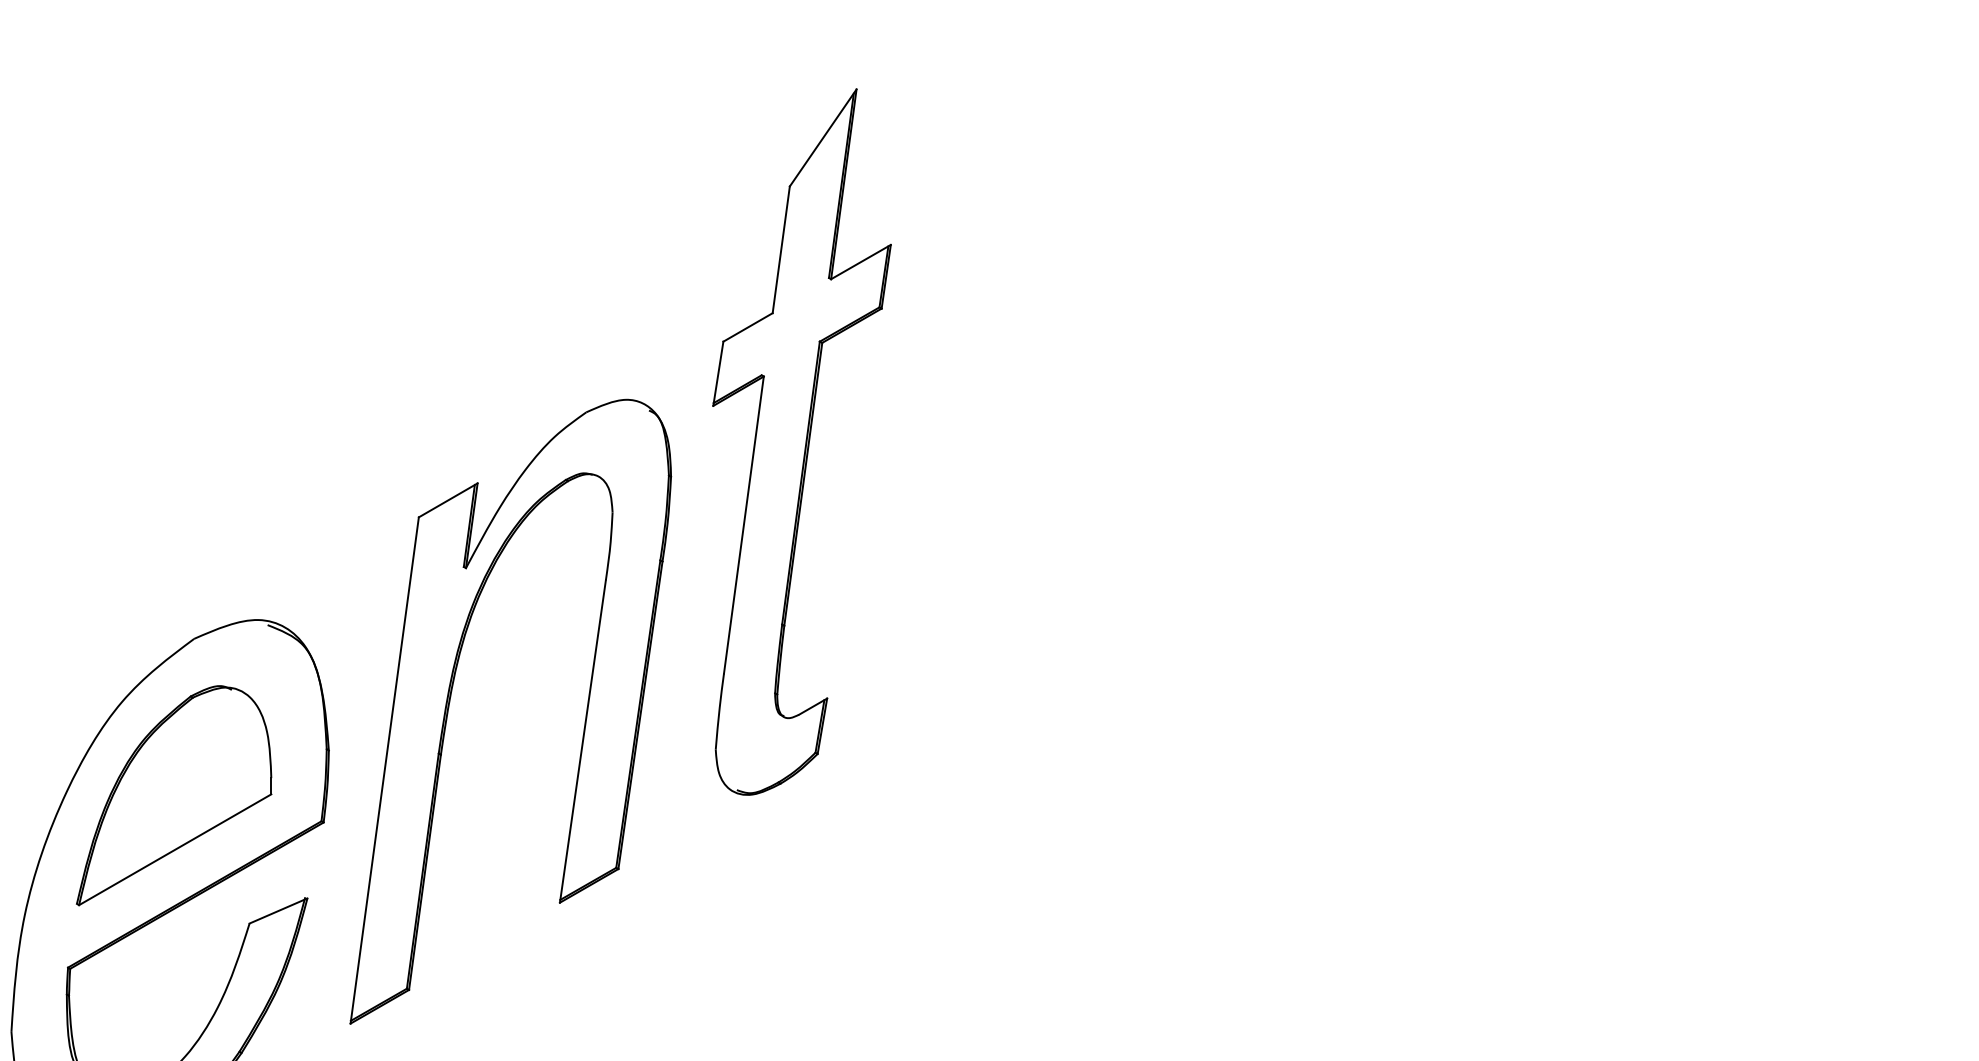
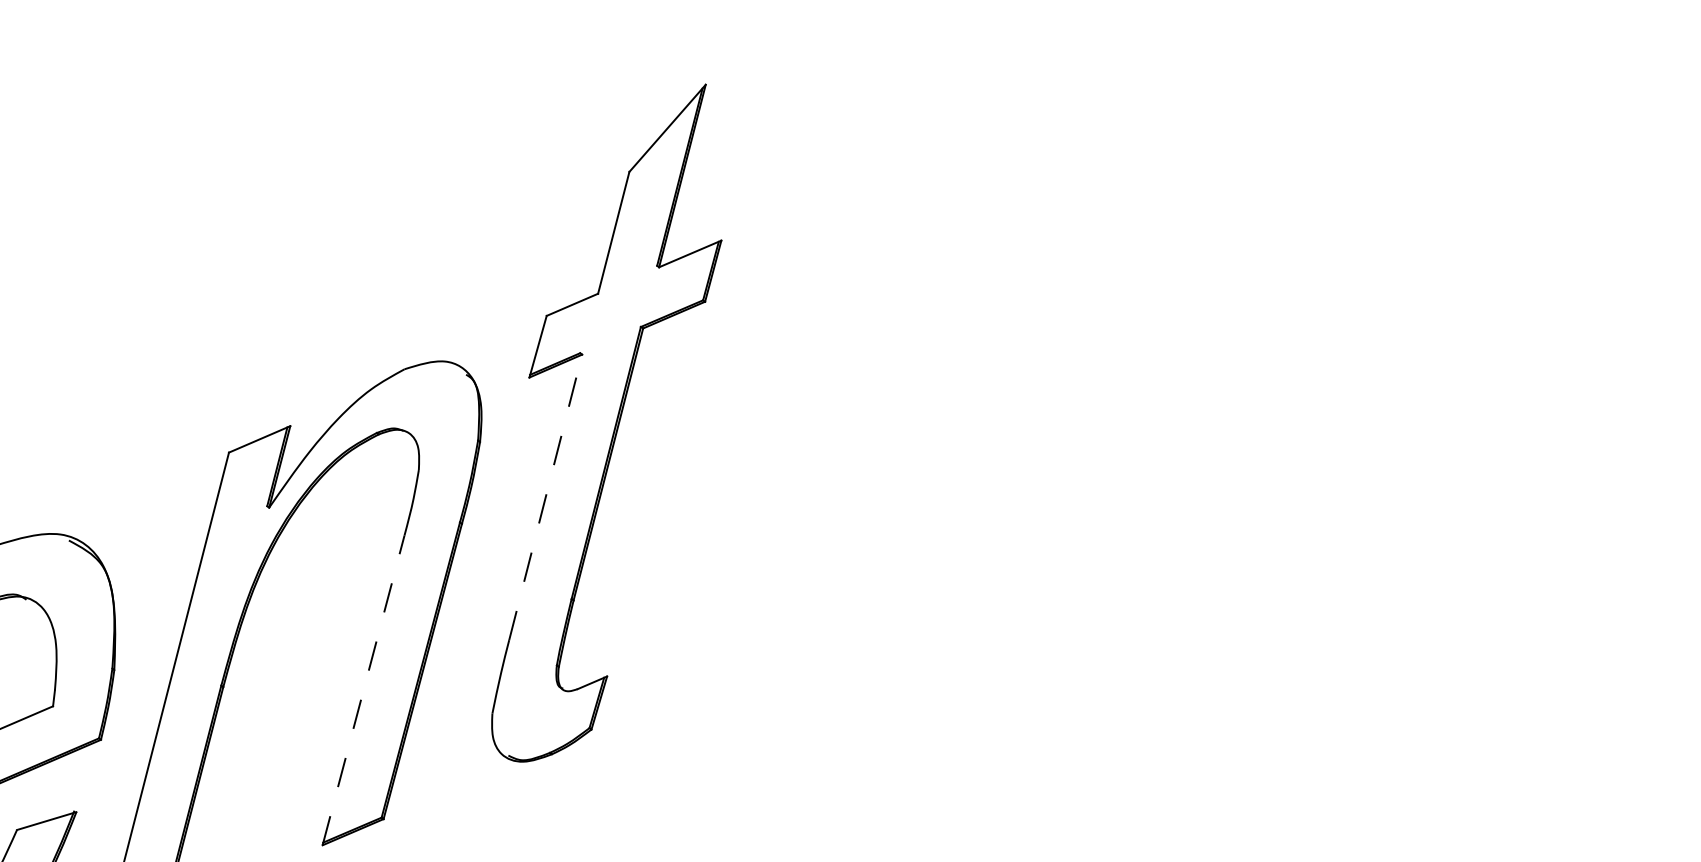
line: (743, 525) -> (545, 497), solid -> dashed
line: (582, 741) -> (363, 690), solid -> dashed

